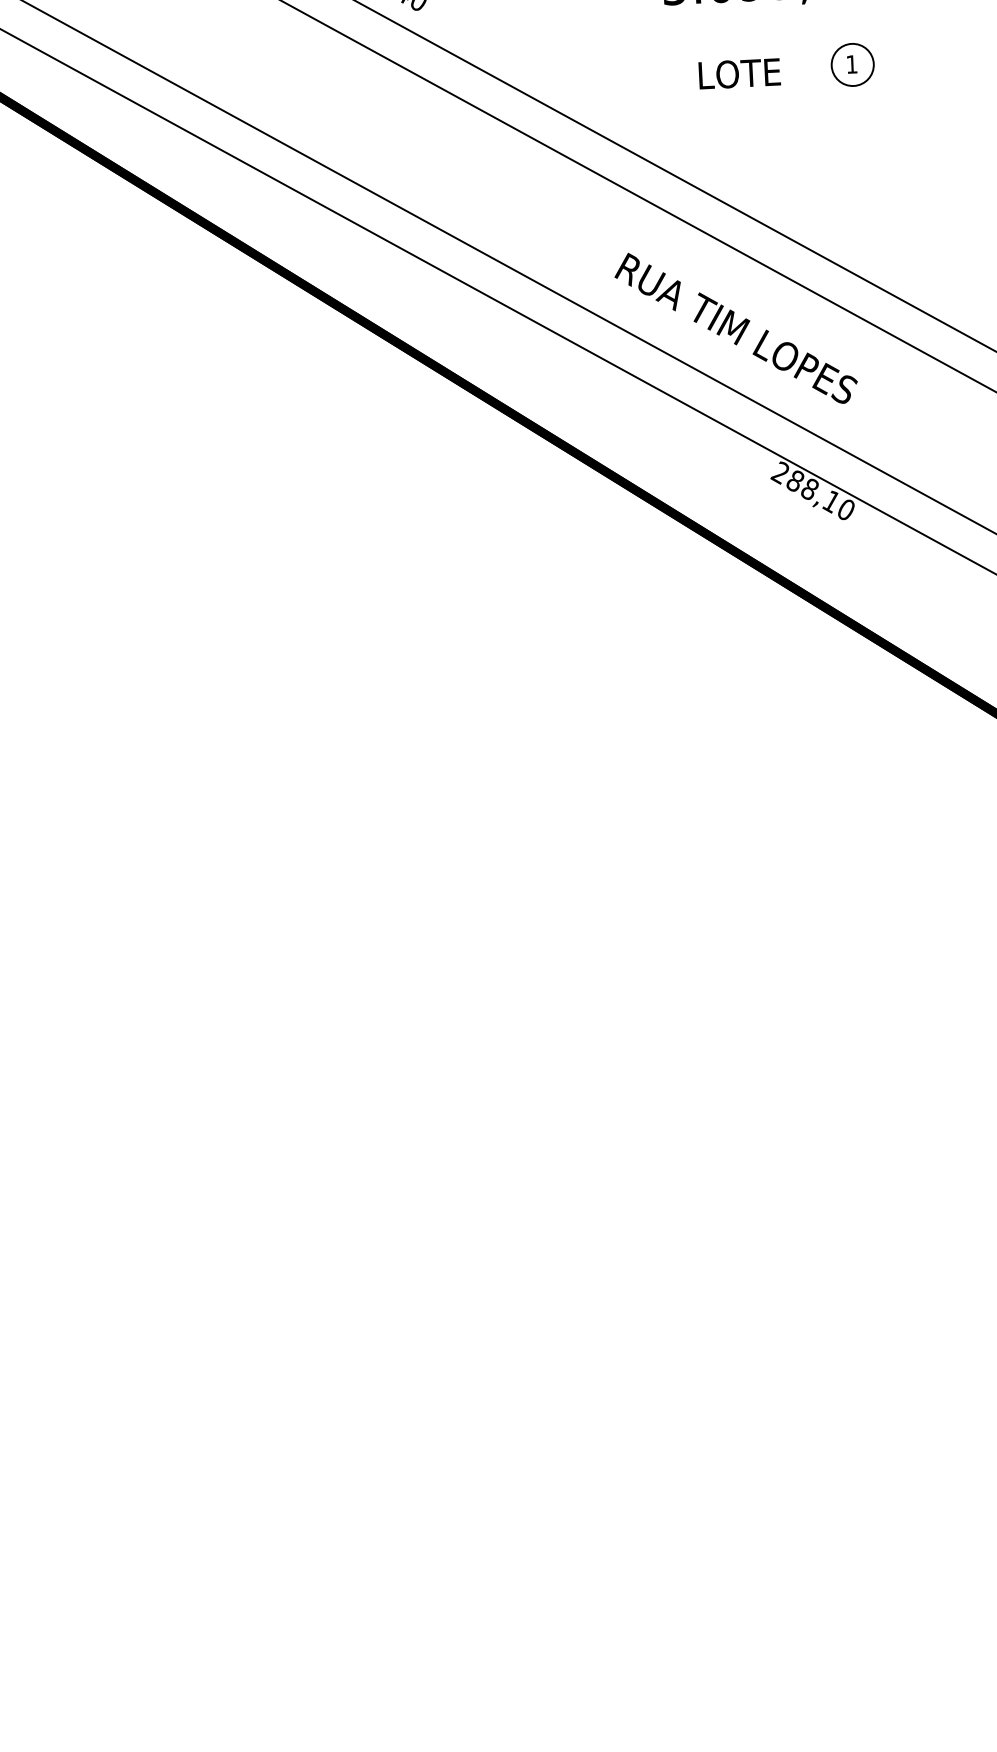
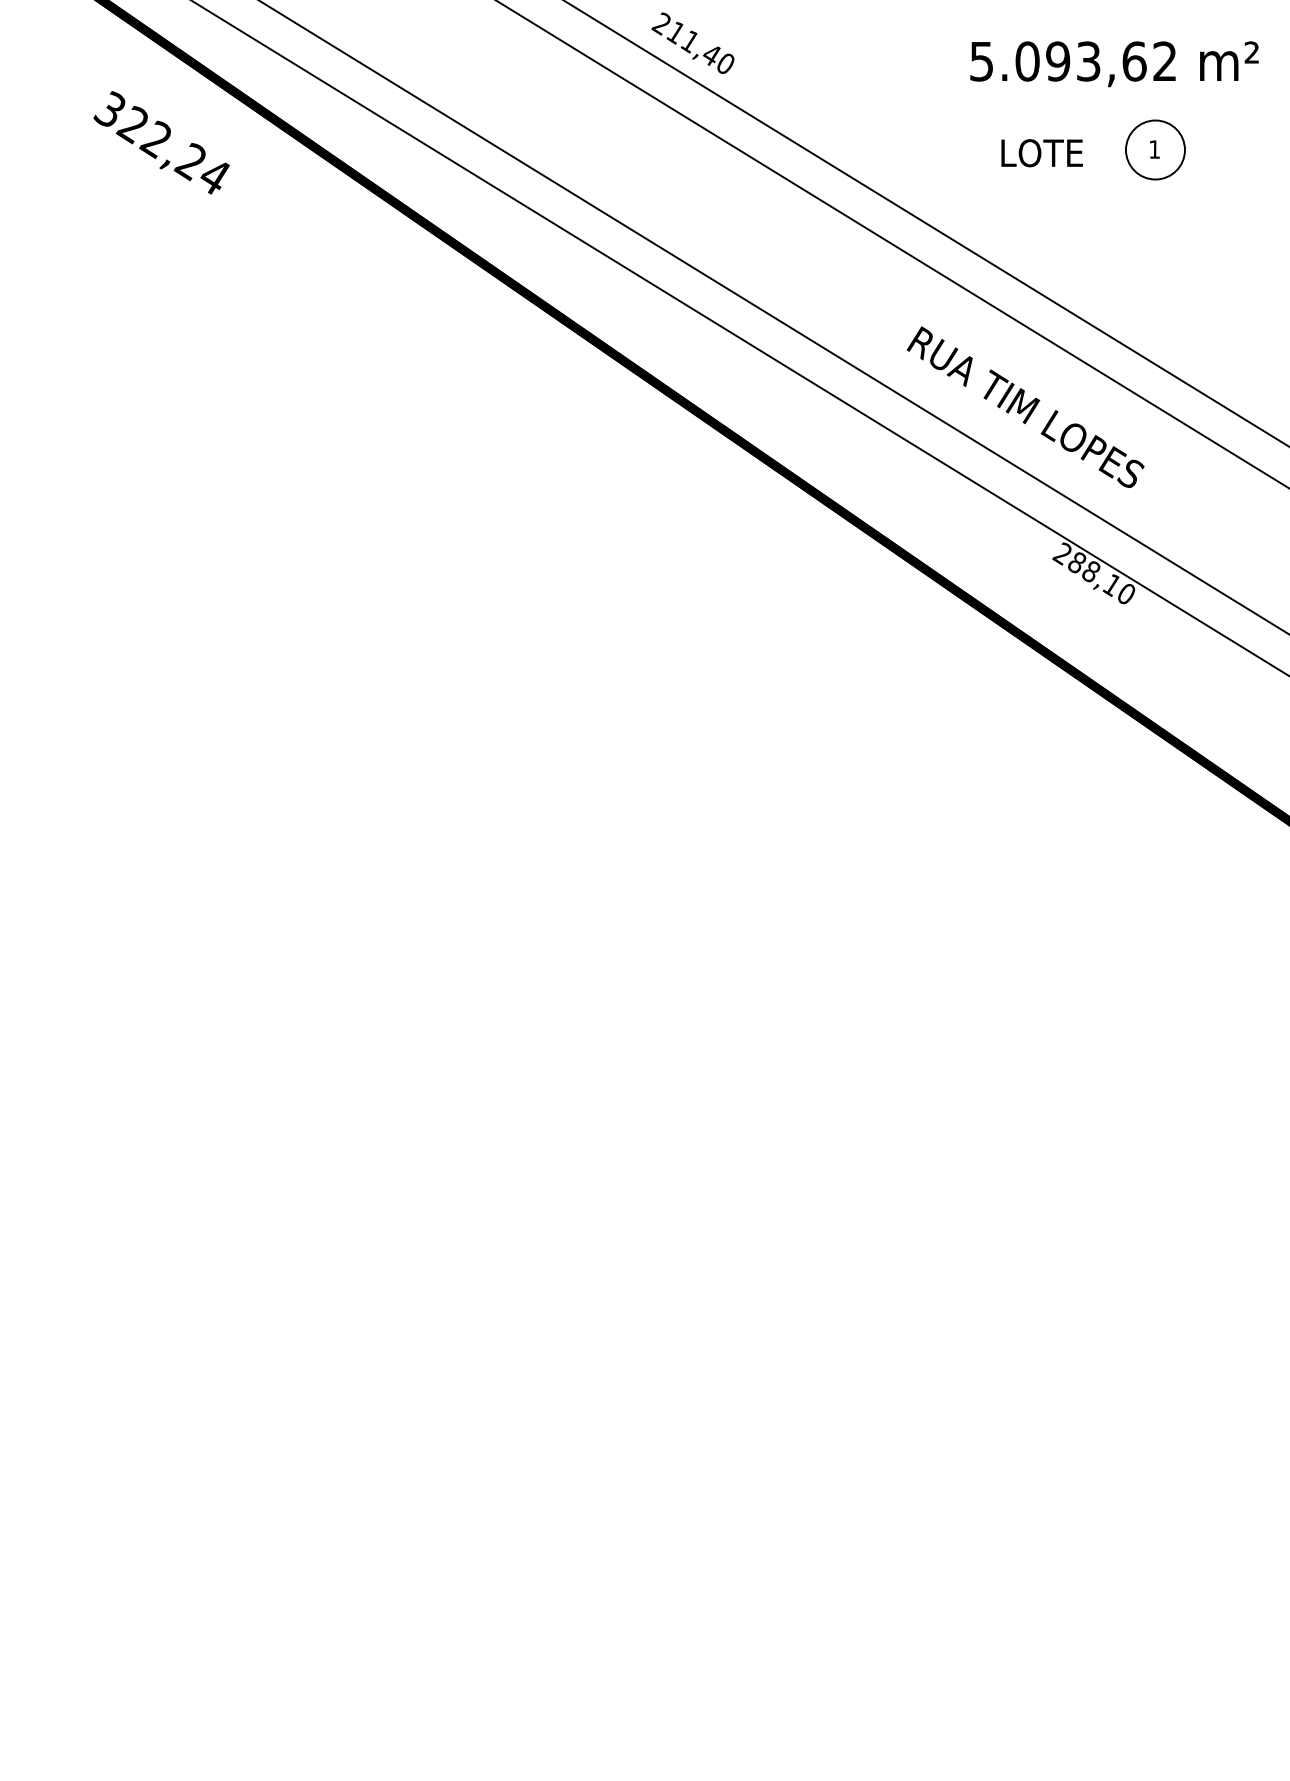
circle: (852, 64) -> (1155, 149), size x1.4

